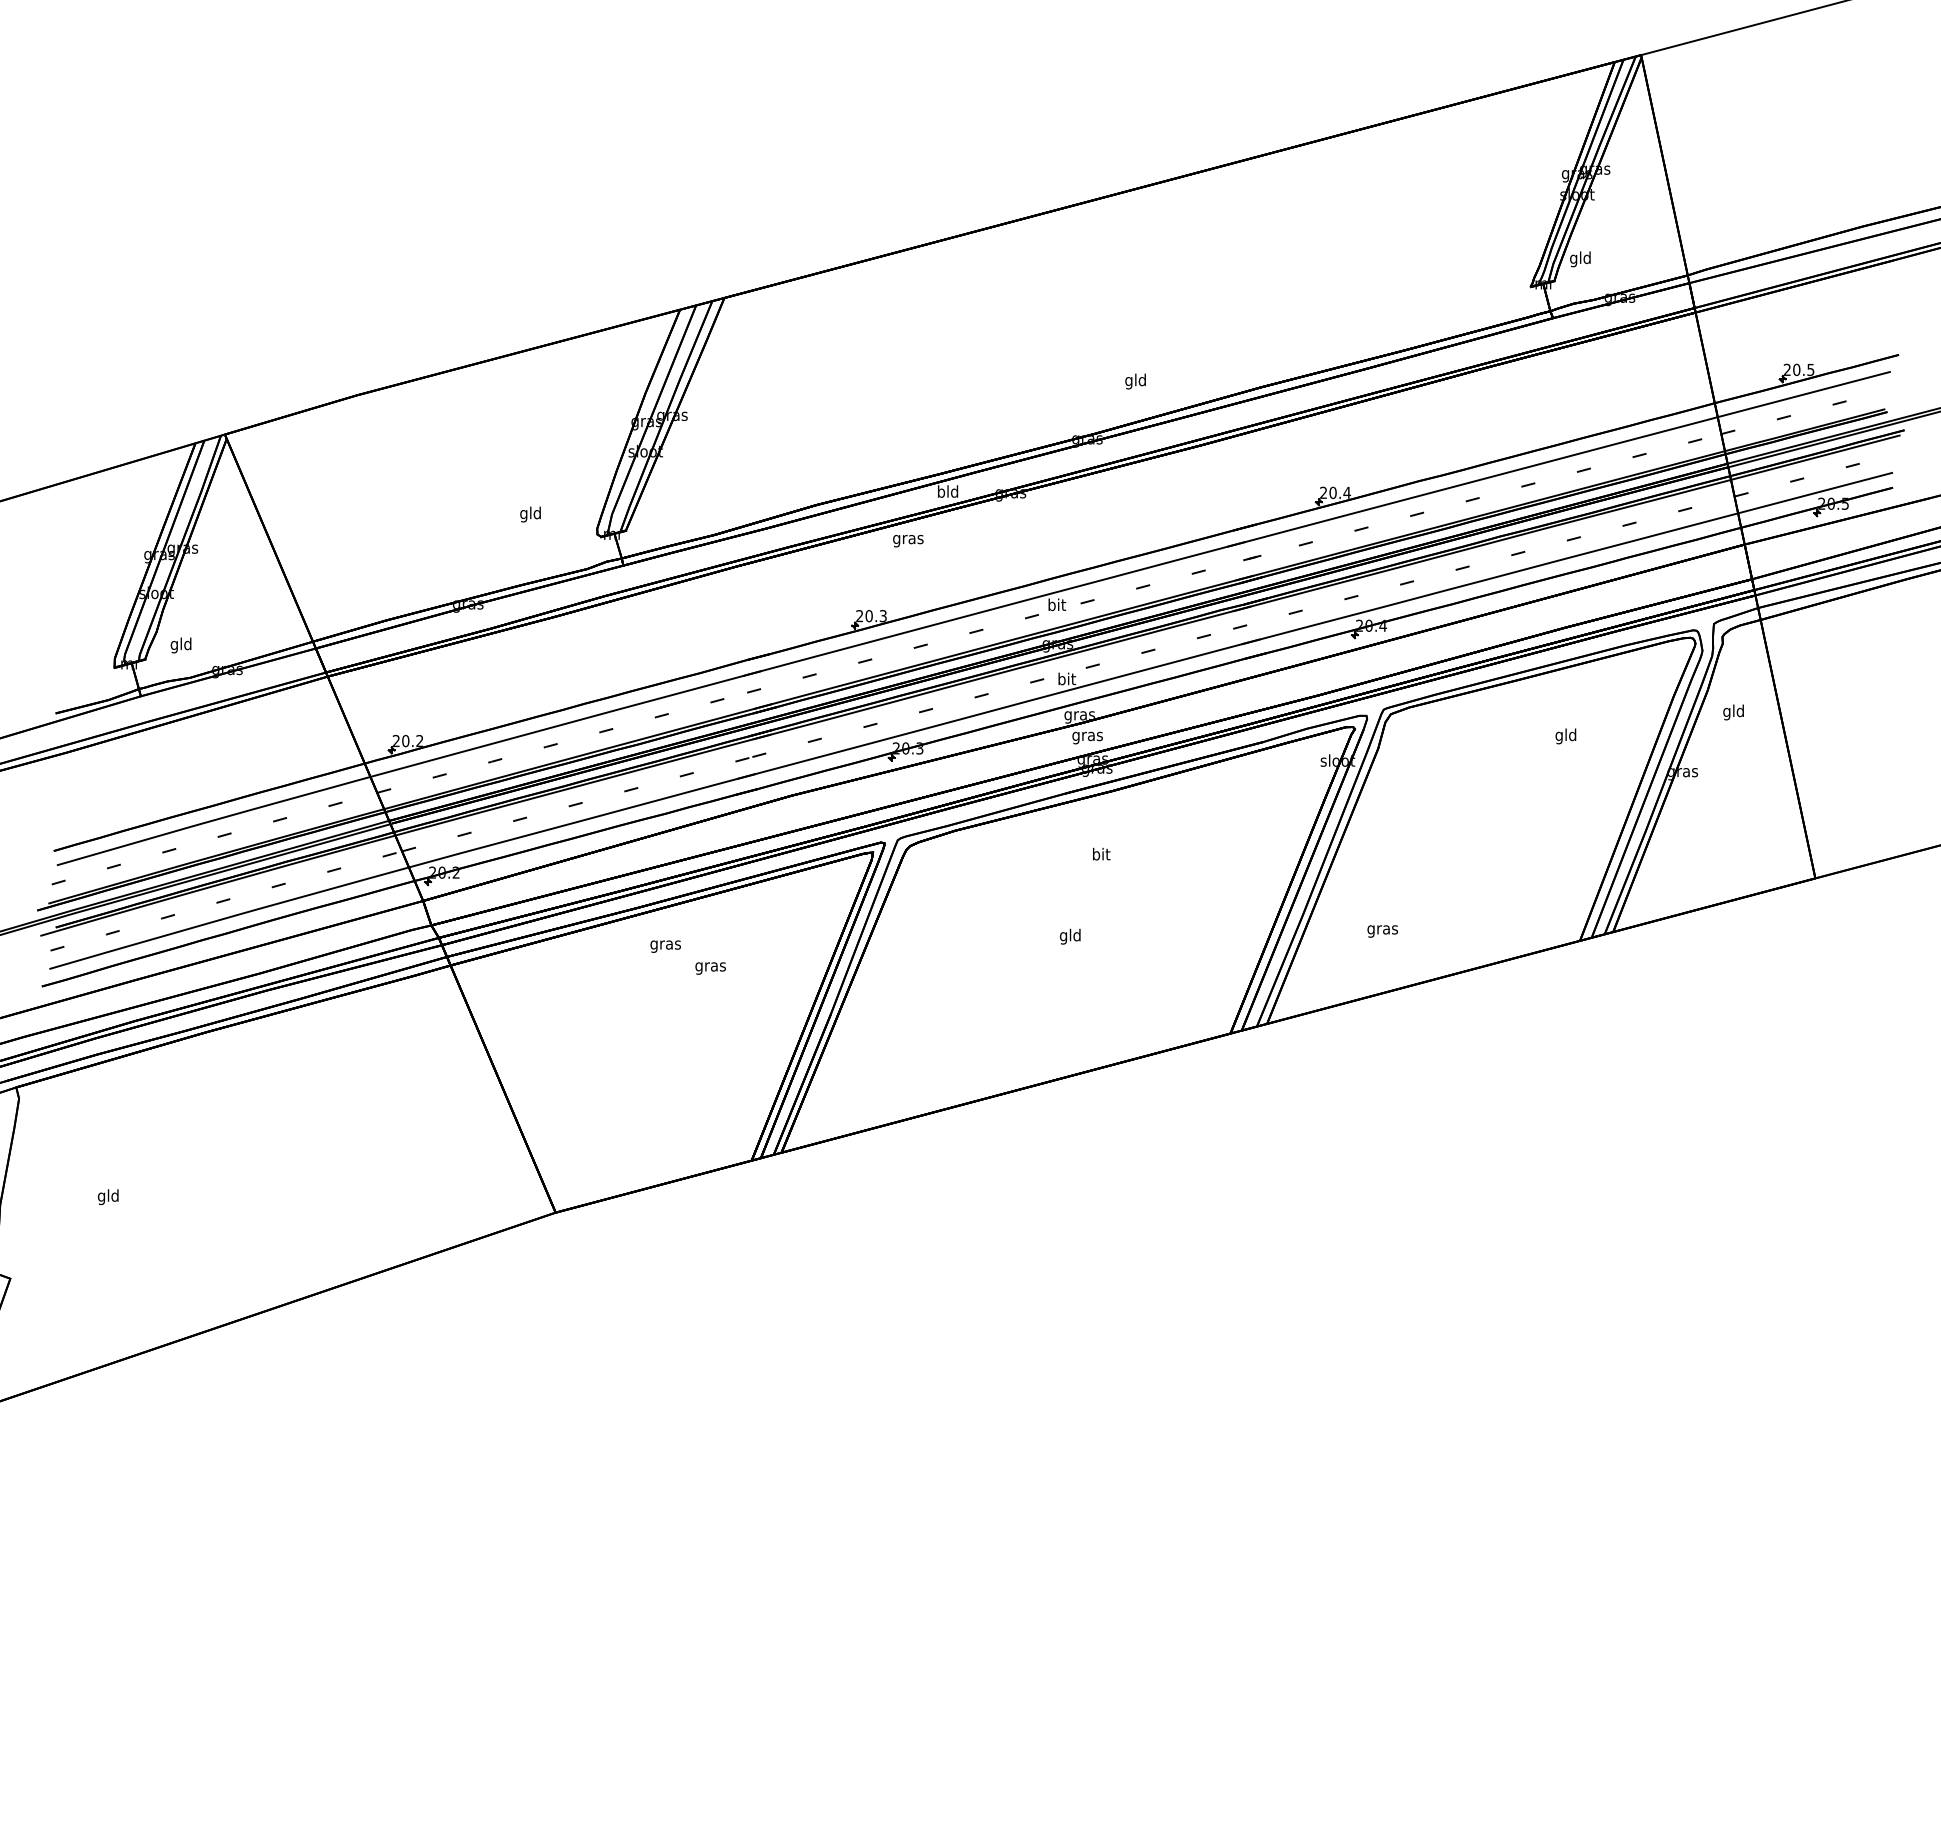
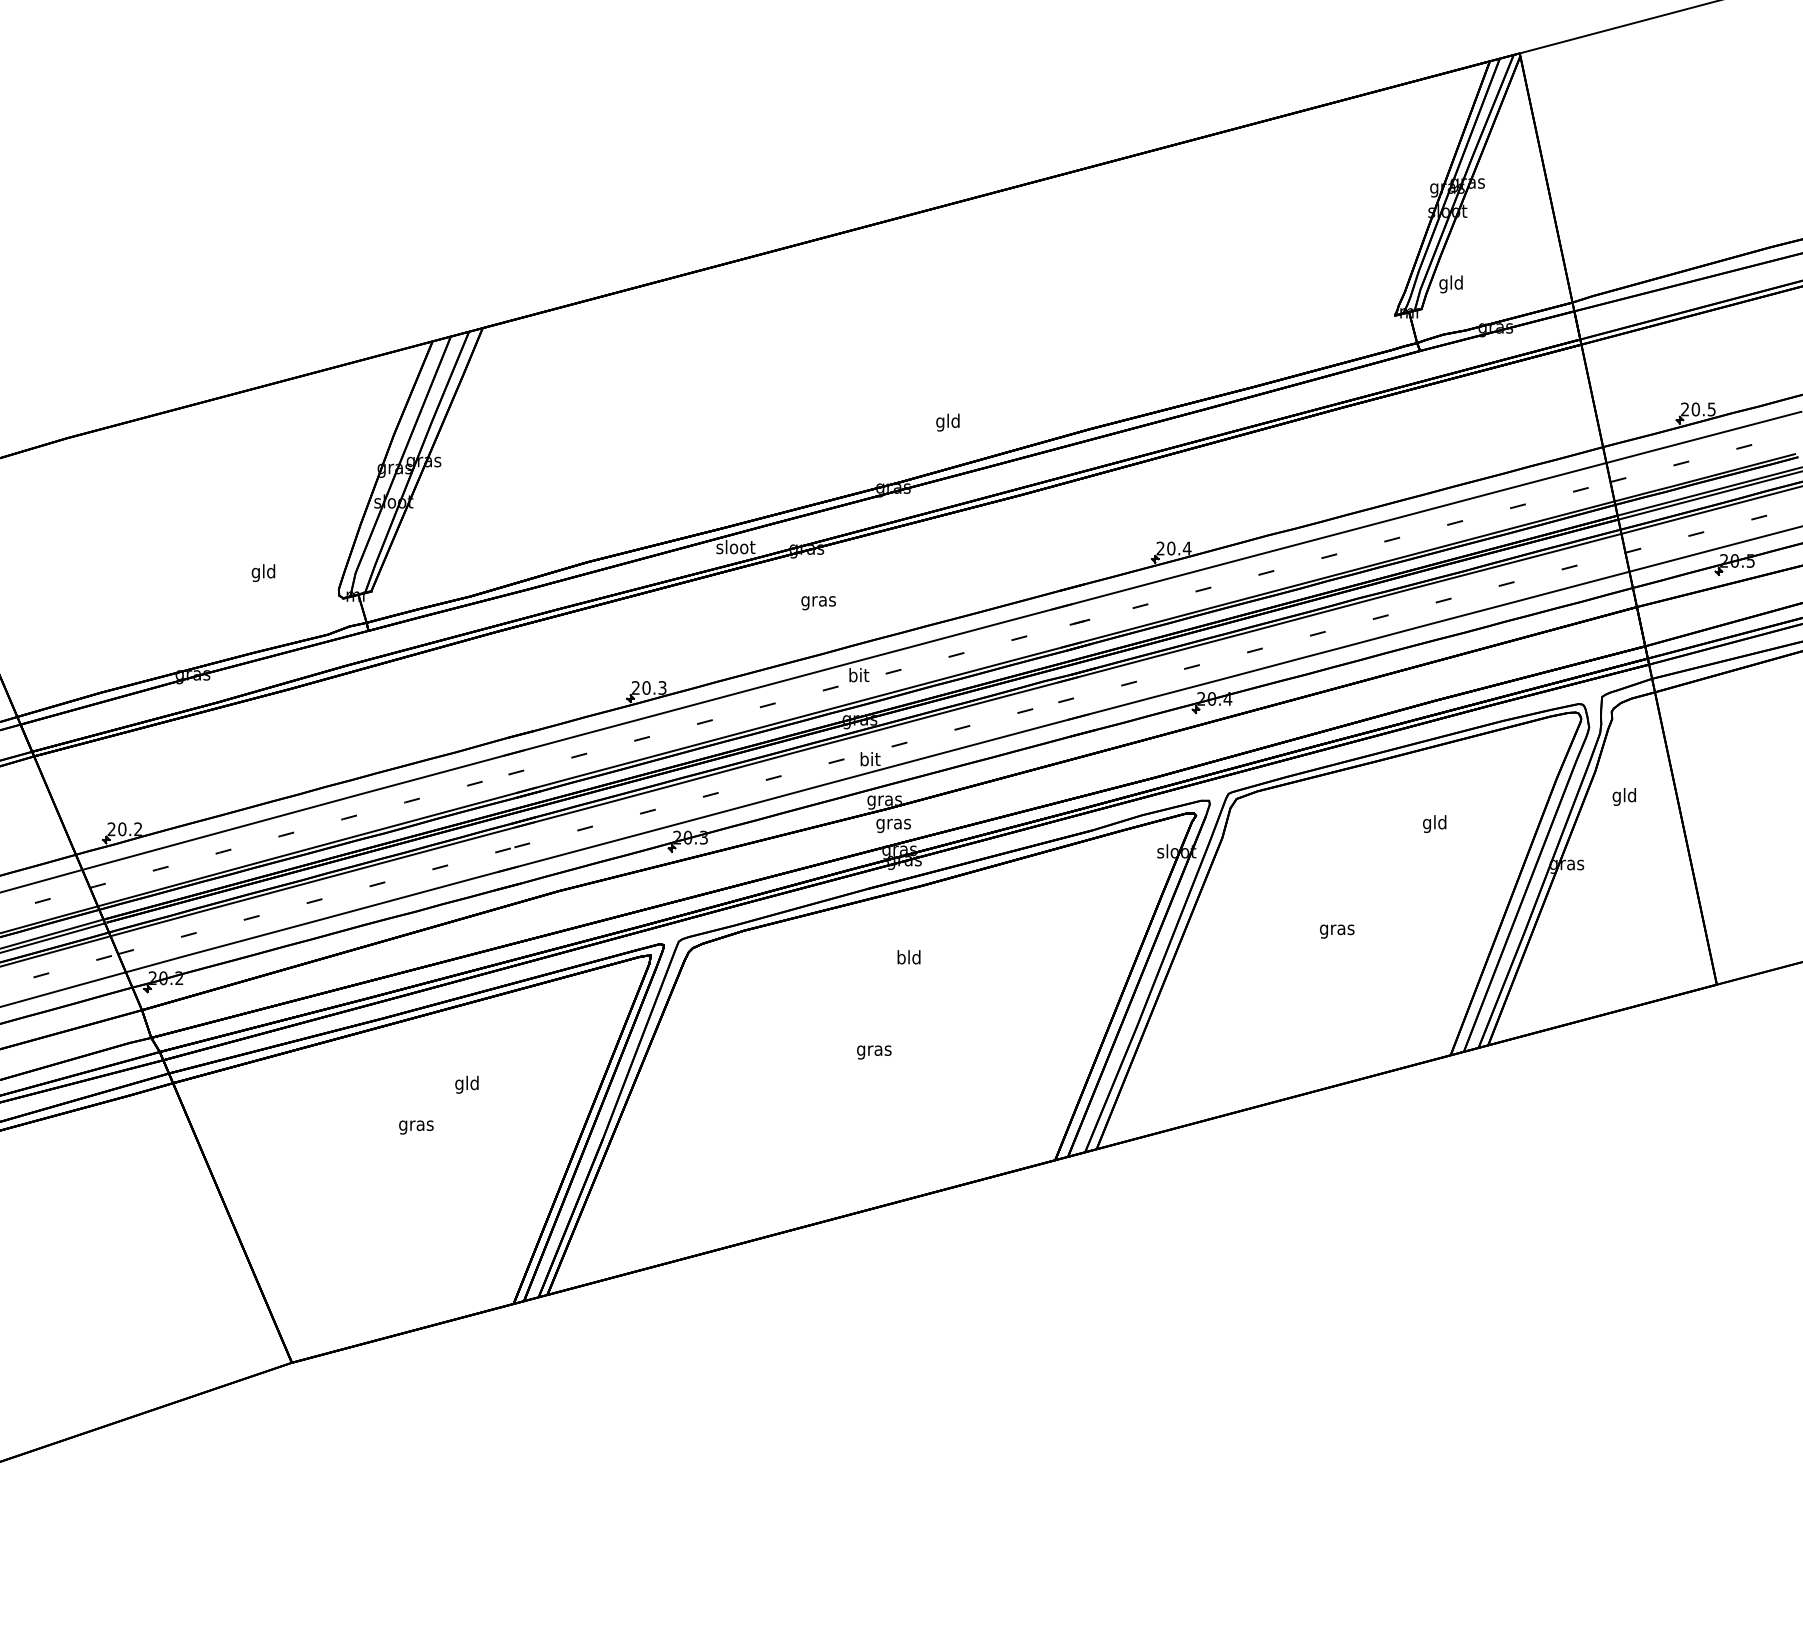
text: (948, 491) -> (736, 547), bld -> sloot
text: (908, 541) -> (818, 603), moved
text: (1101, 853) -> (909, 956), bit -> bld
text: (1382, 931) -> (1336, 931), moved
text: (1070, 936) -> (874, 1050), gld -> gras
text: (665, 946) -> (416, 1127), moved
text: (710, 966) -> (467, 1084), gras -> gld

